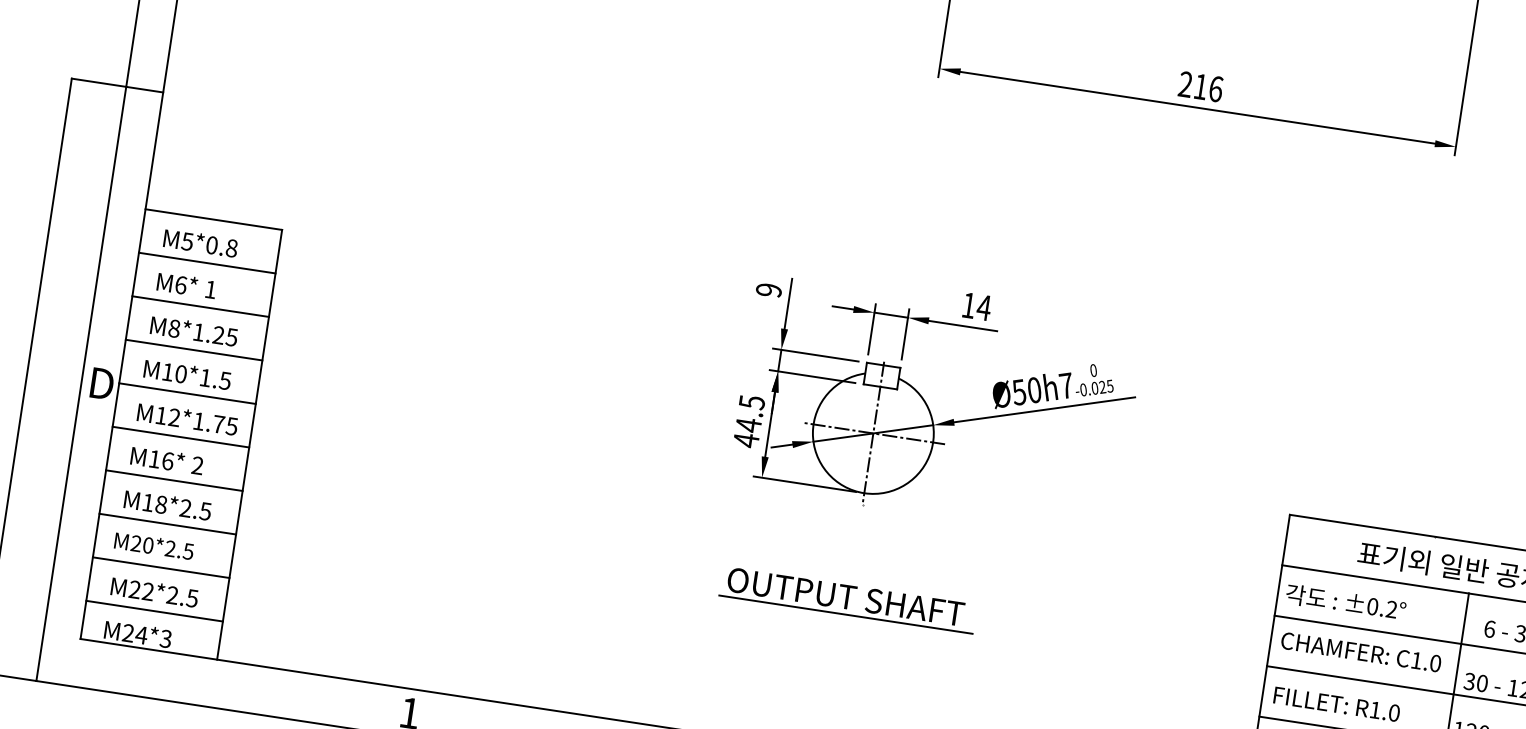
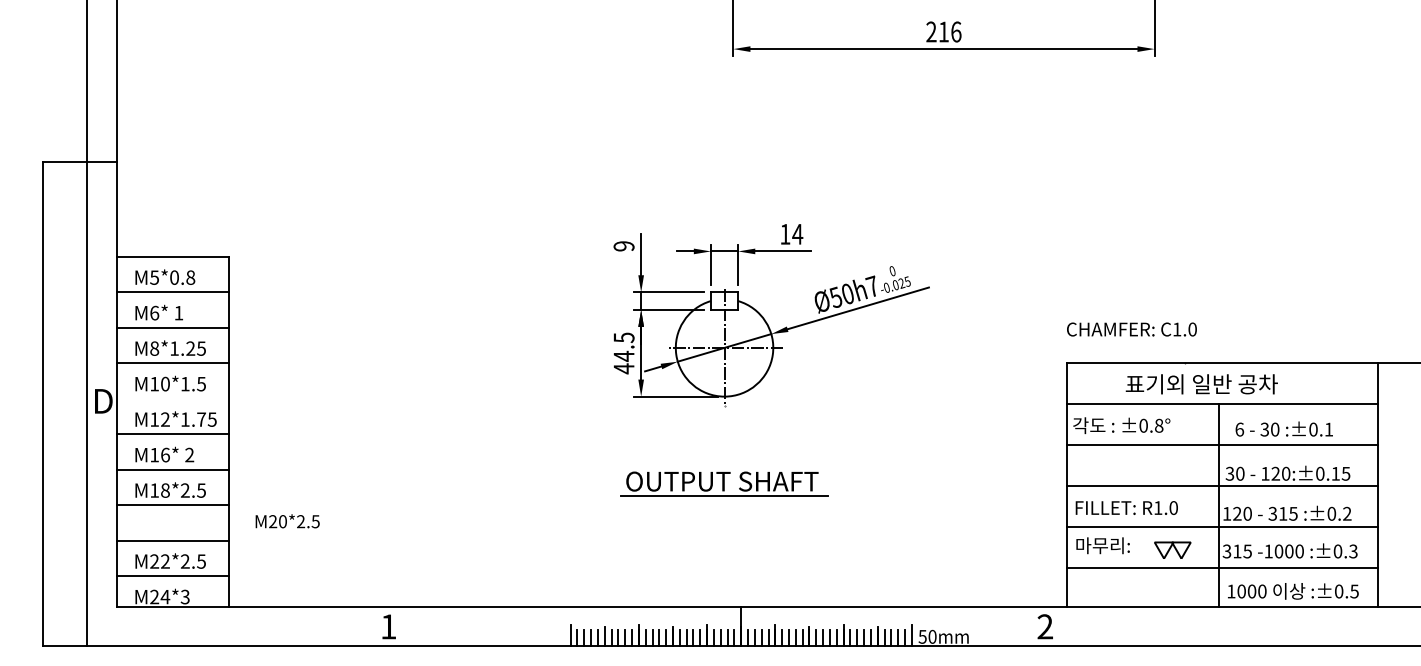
line: (187, 393) -> (172, 398), removed
text: (153, 546) -> (287, 521), moved
text: (1392, 609) -> (1159, 425), ±0.2° -> ±0.8°
text: (1360, 652) -> (1131, 329), moved

